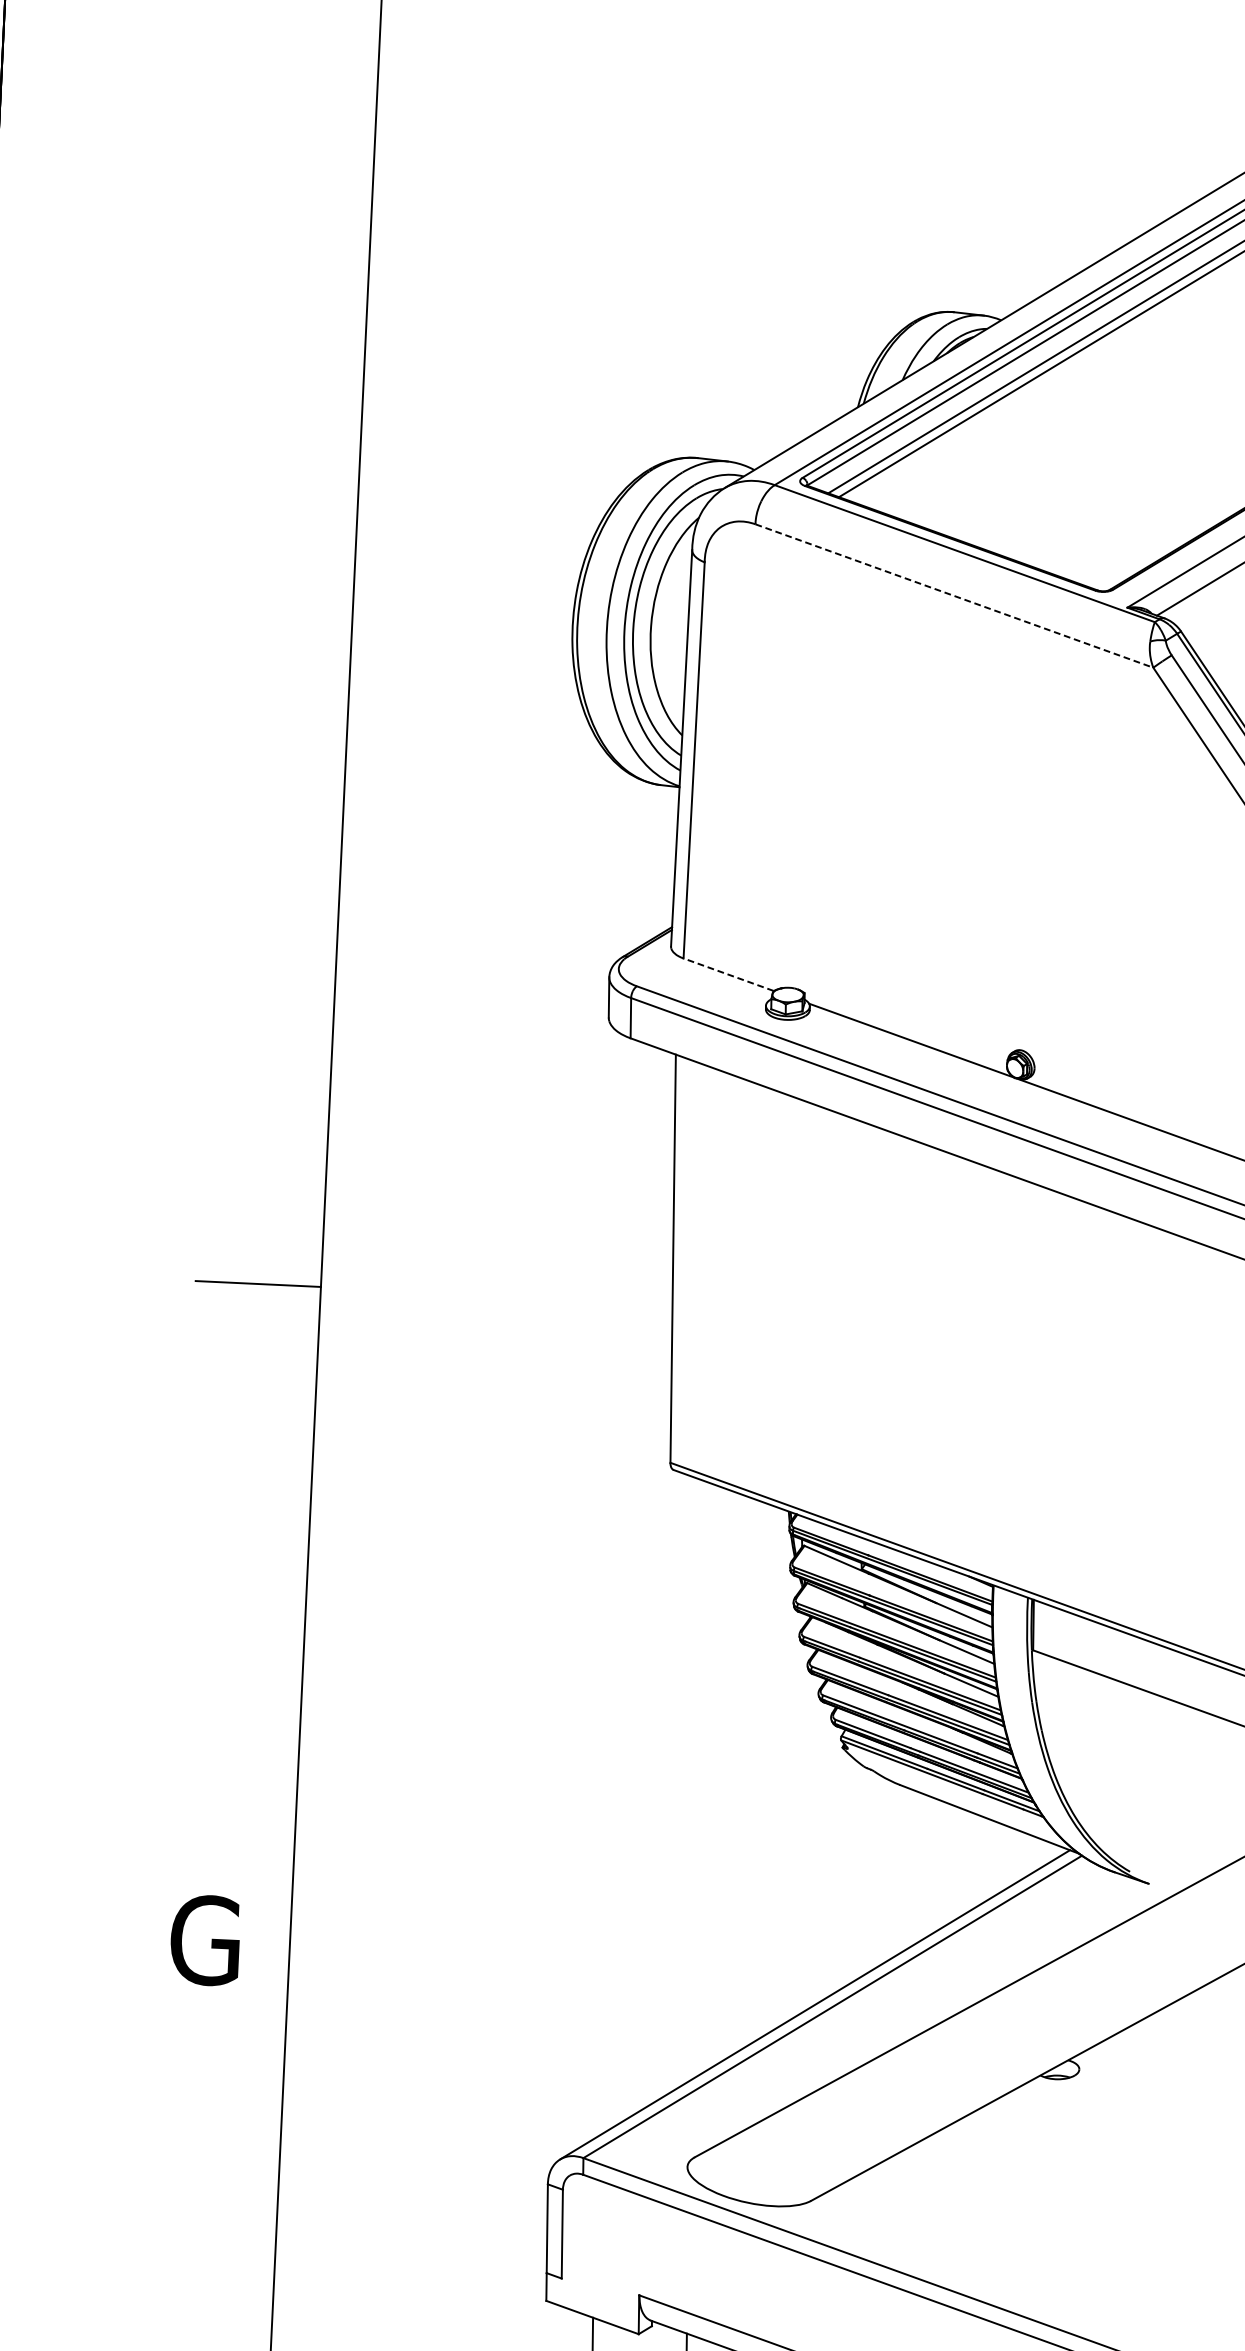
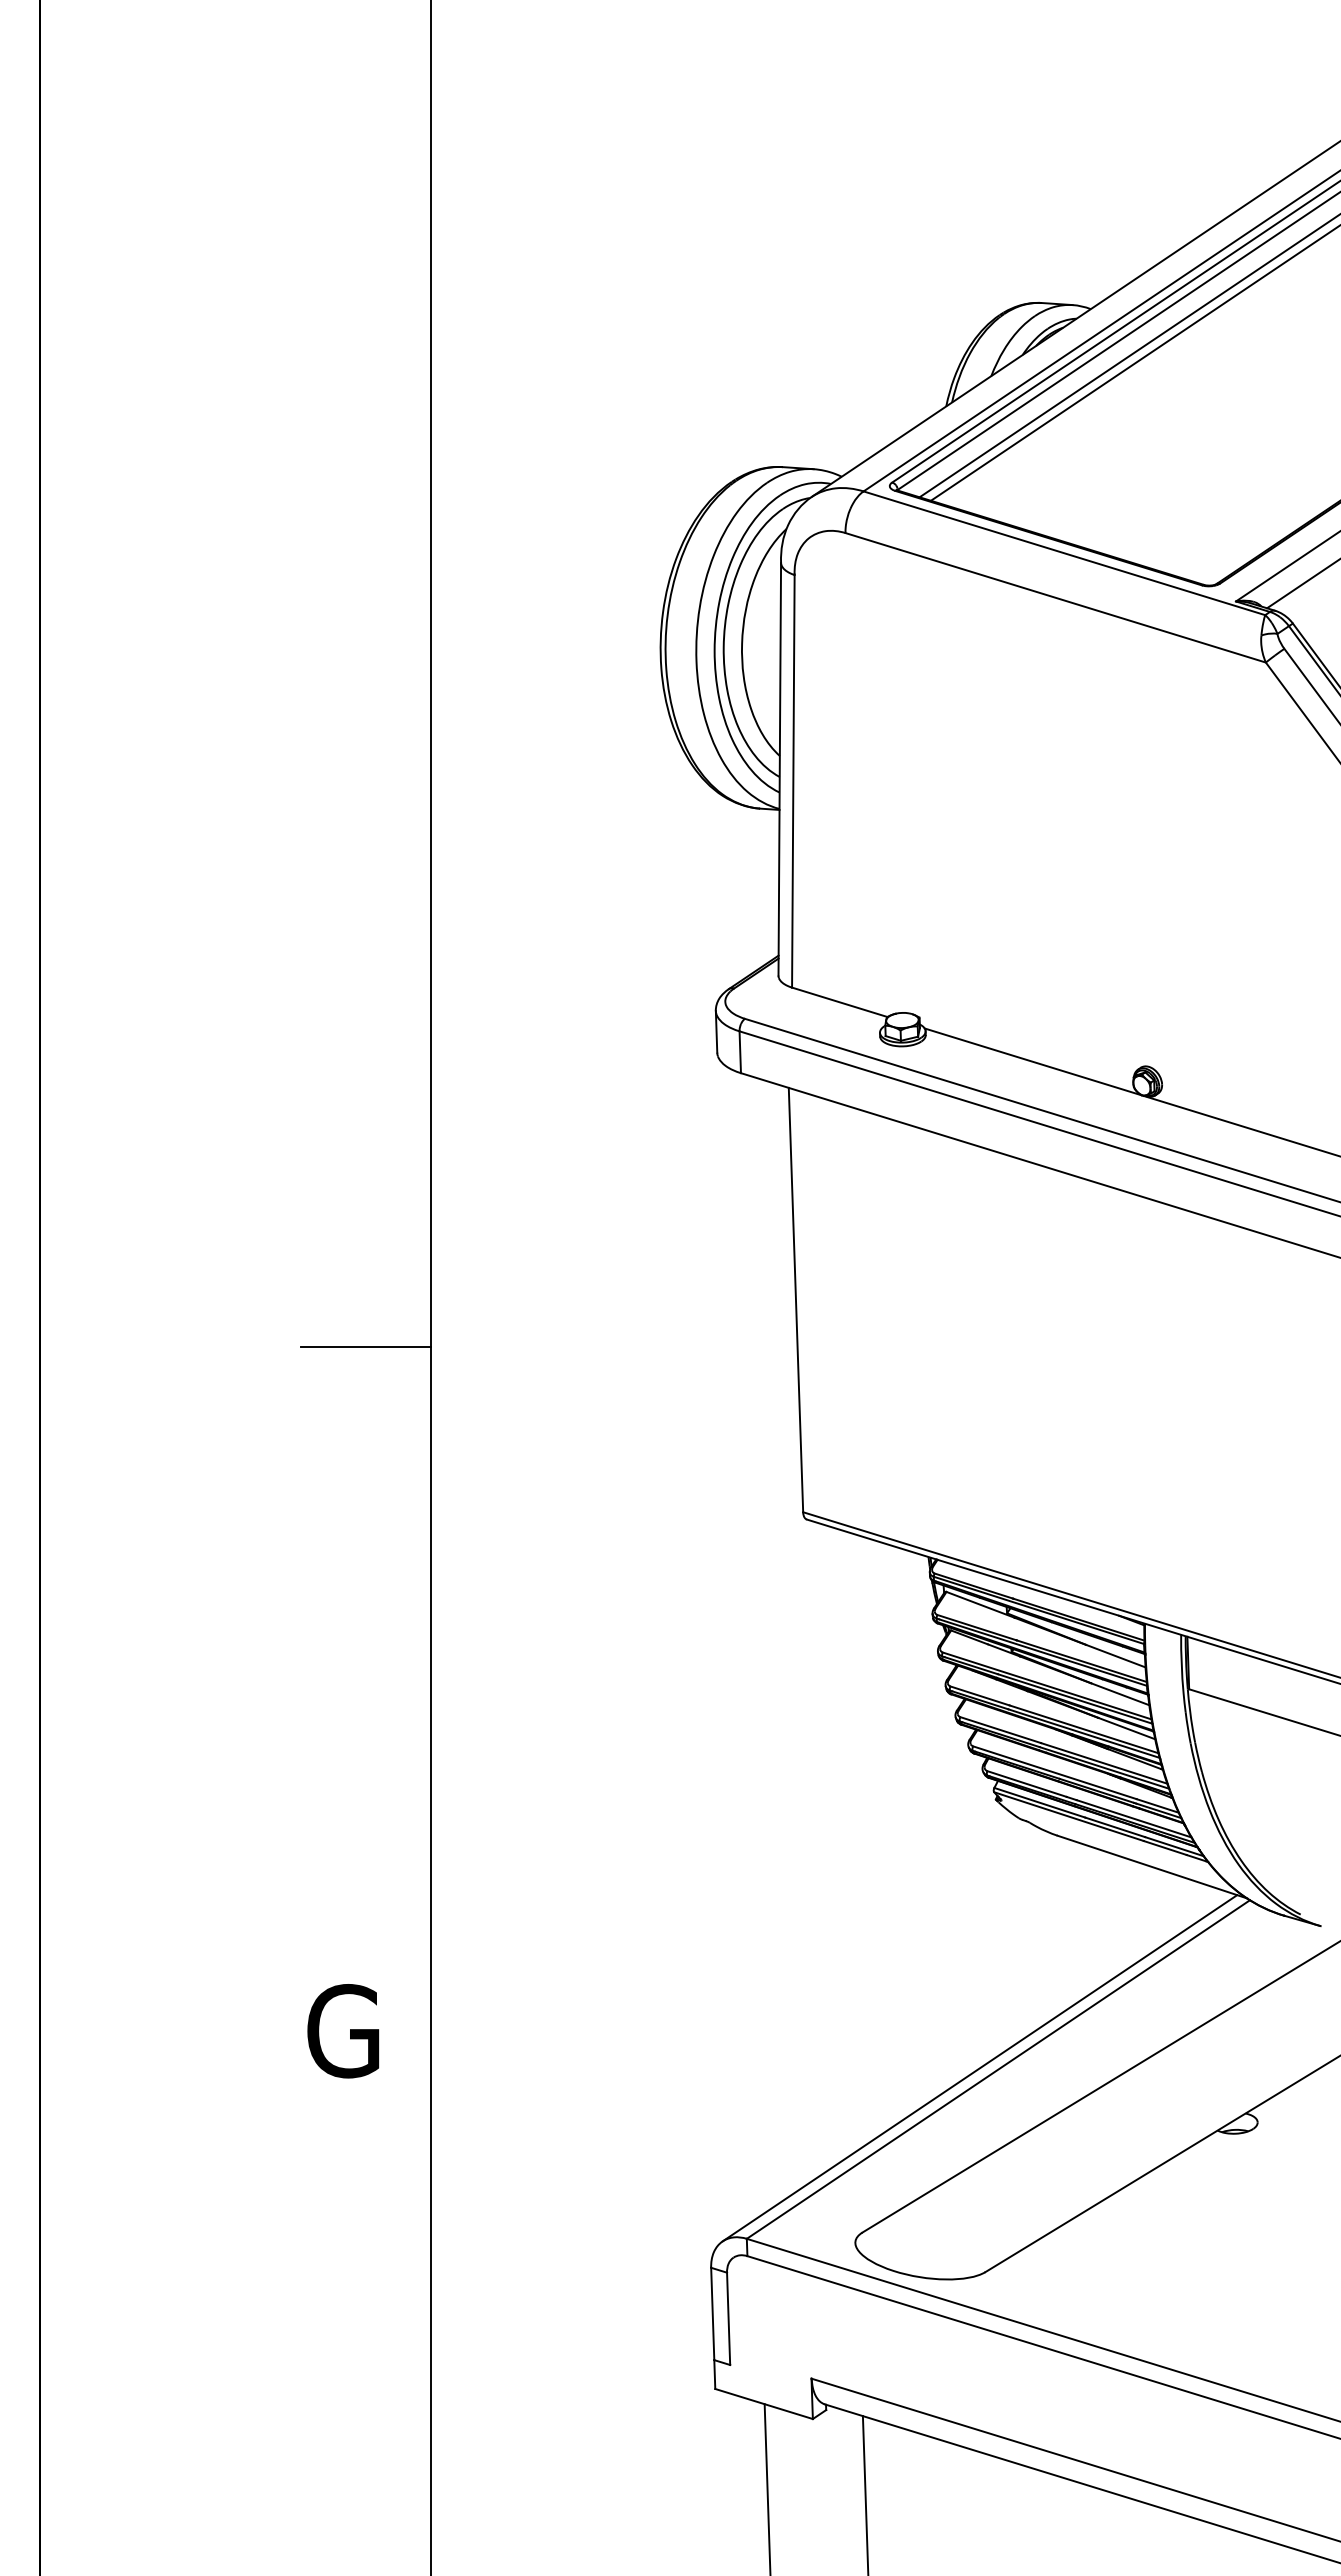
line: (954, 595) -> (1055, 597), dashed -> solid
line: (728, 974) -> (839, 1002), dashed -> solid

